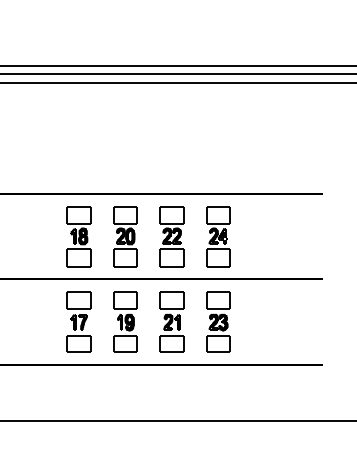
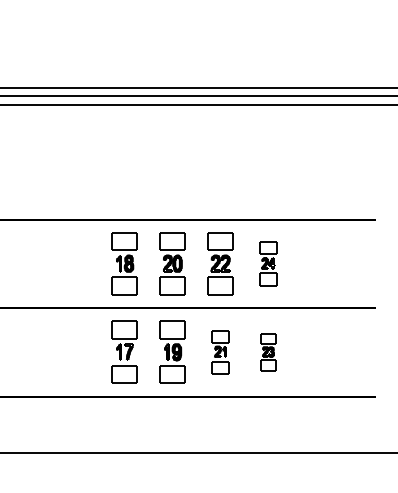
part: (218, 236) -> (268, 263), size x0.7
part: (172, 321) -> (220, 351), size x0.7
part: (218, 321) -> (268, 351), size x0.6

